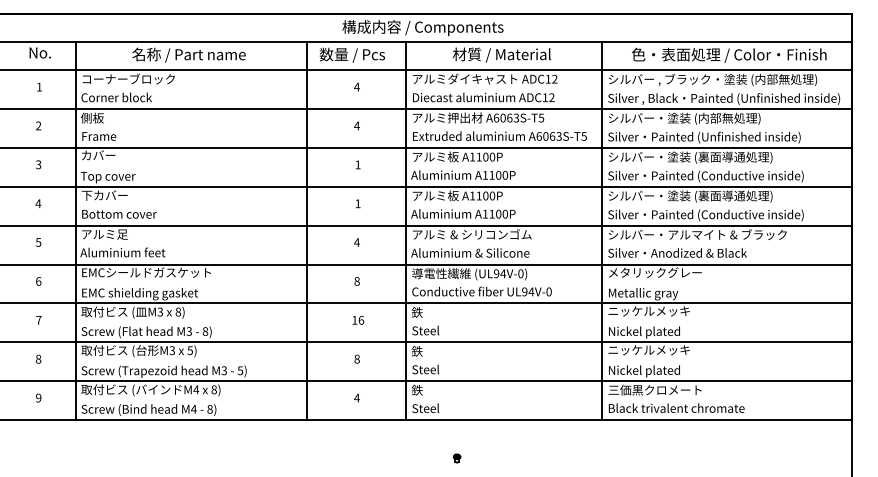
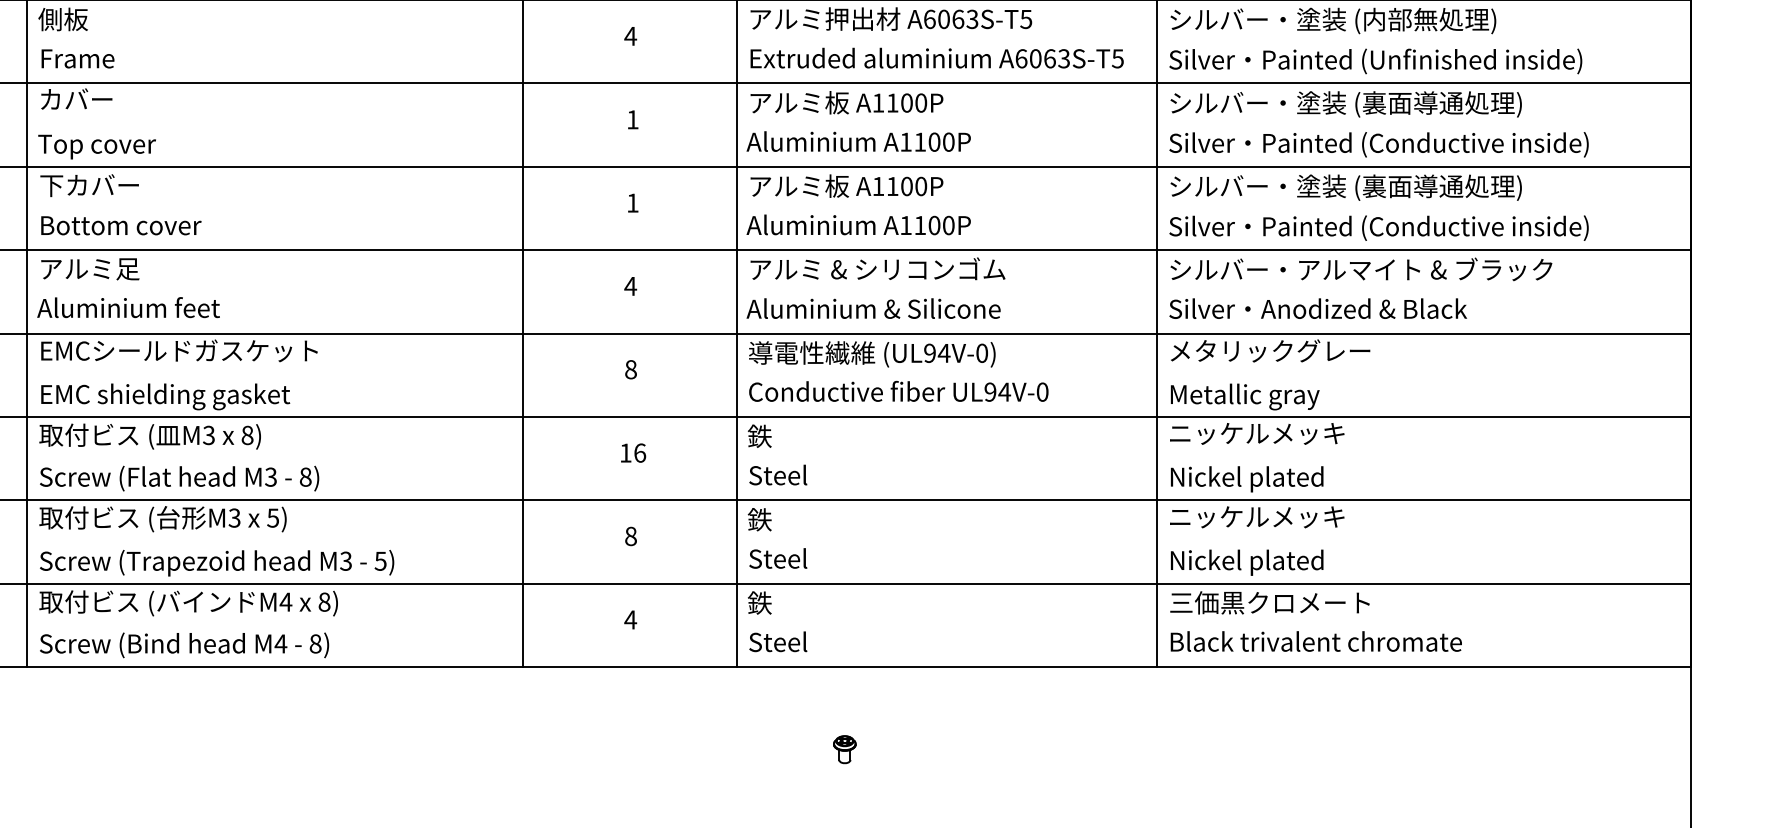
part: (457, 458) -> (846, 749), size x1.6

